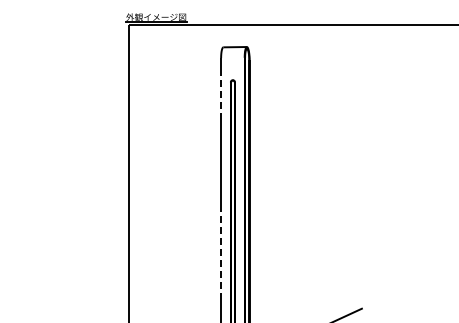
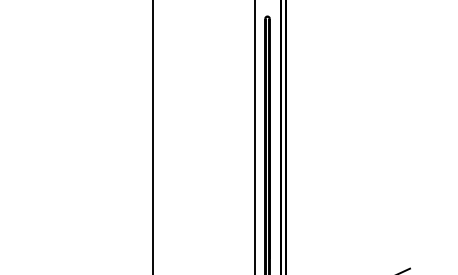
line: (221, 97) -> (254, 35), dashed -> solid
line: (221, 254) -> (254, 208), dashed -> solid

